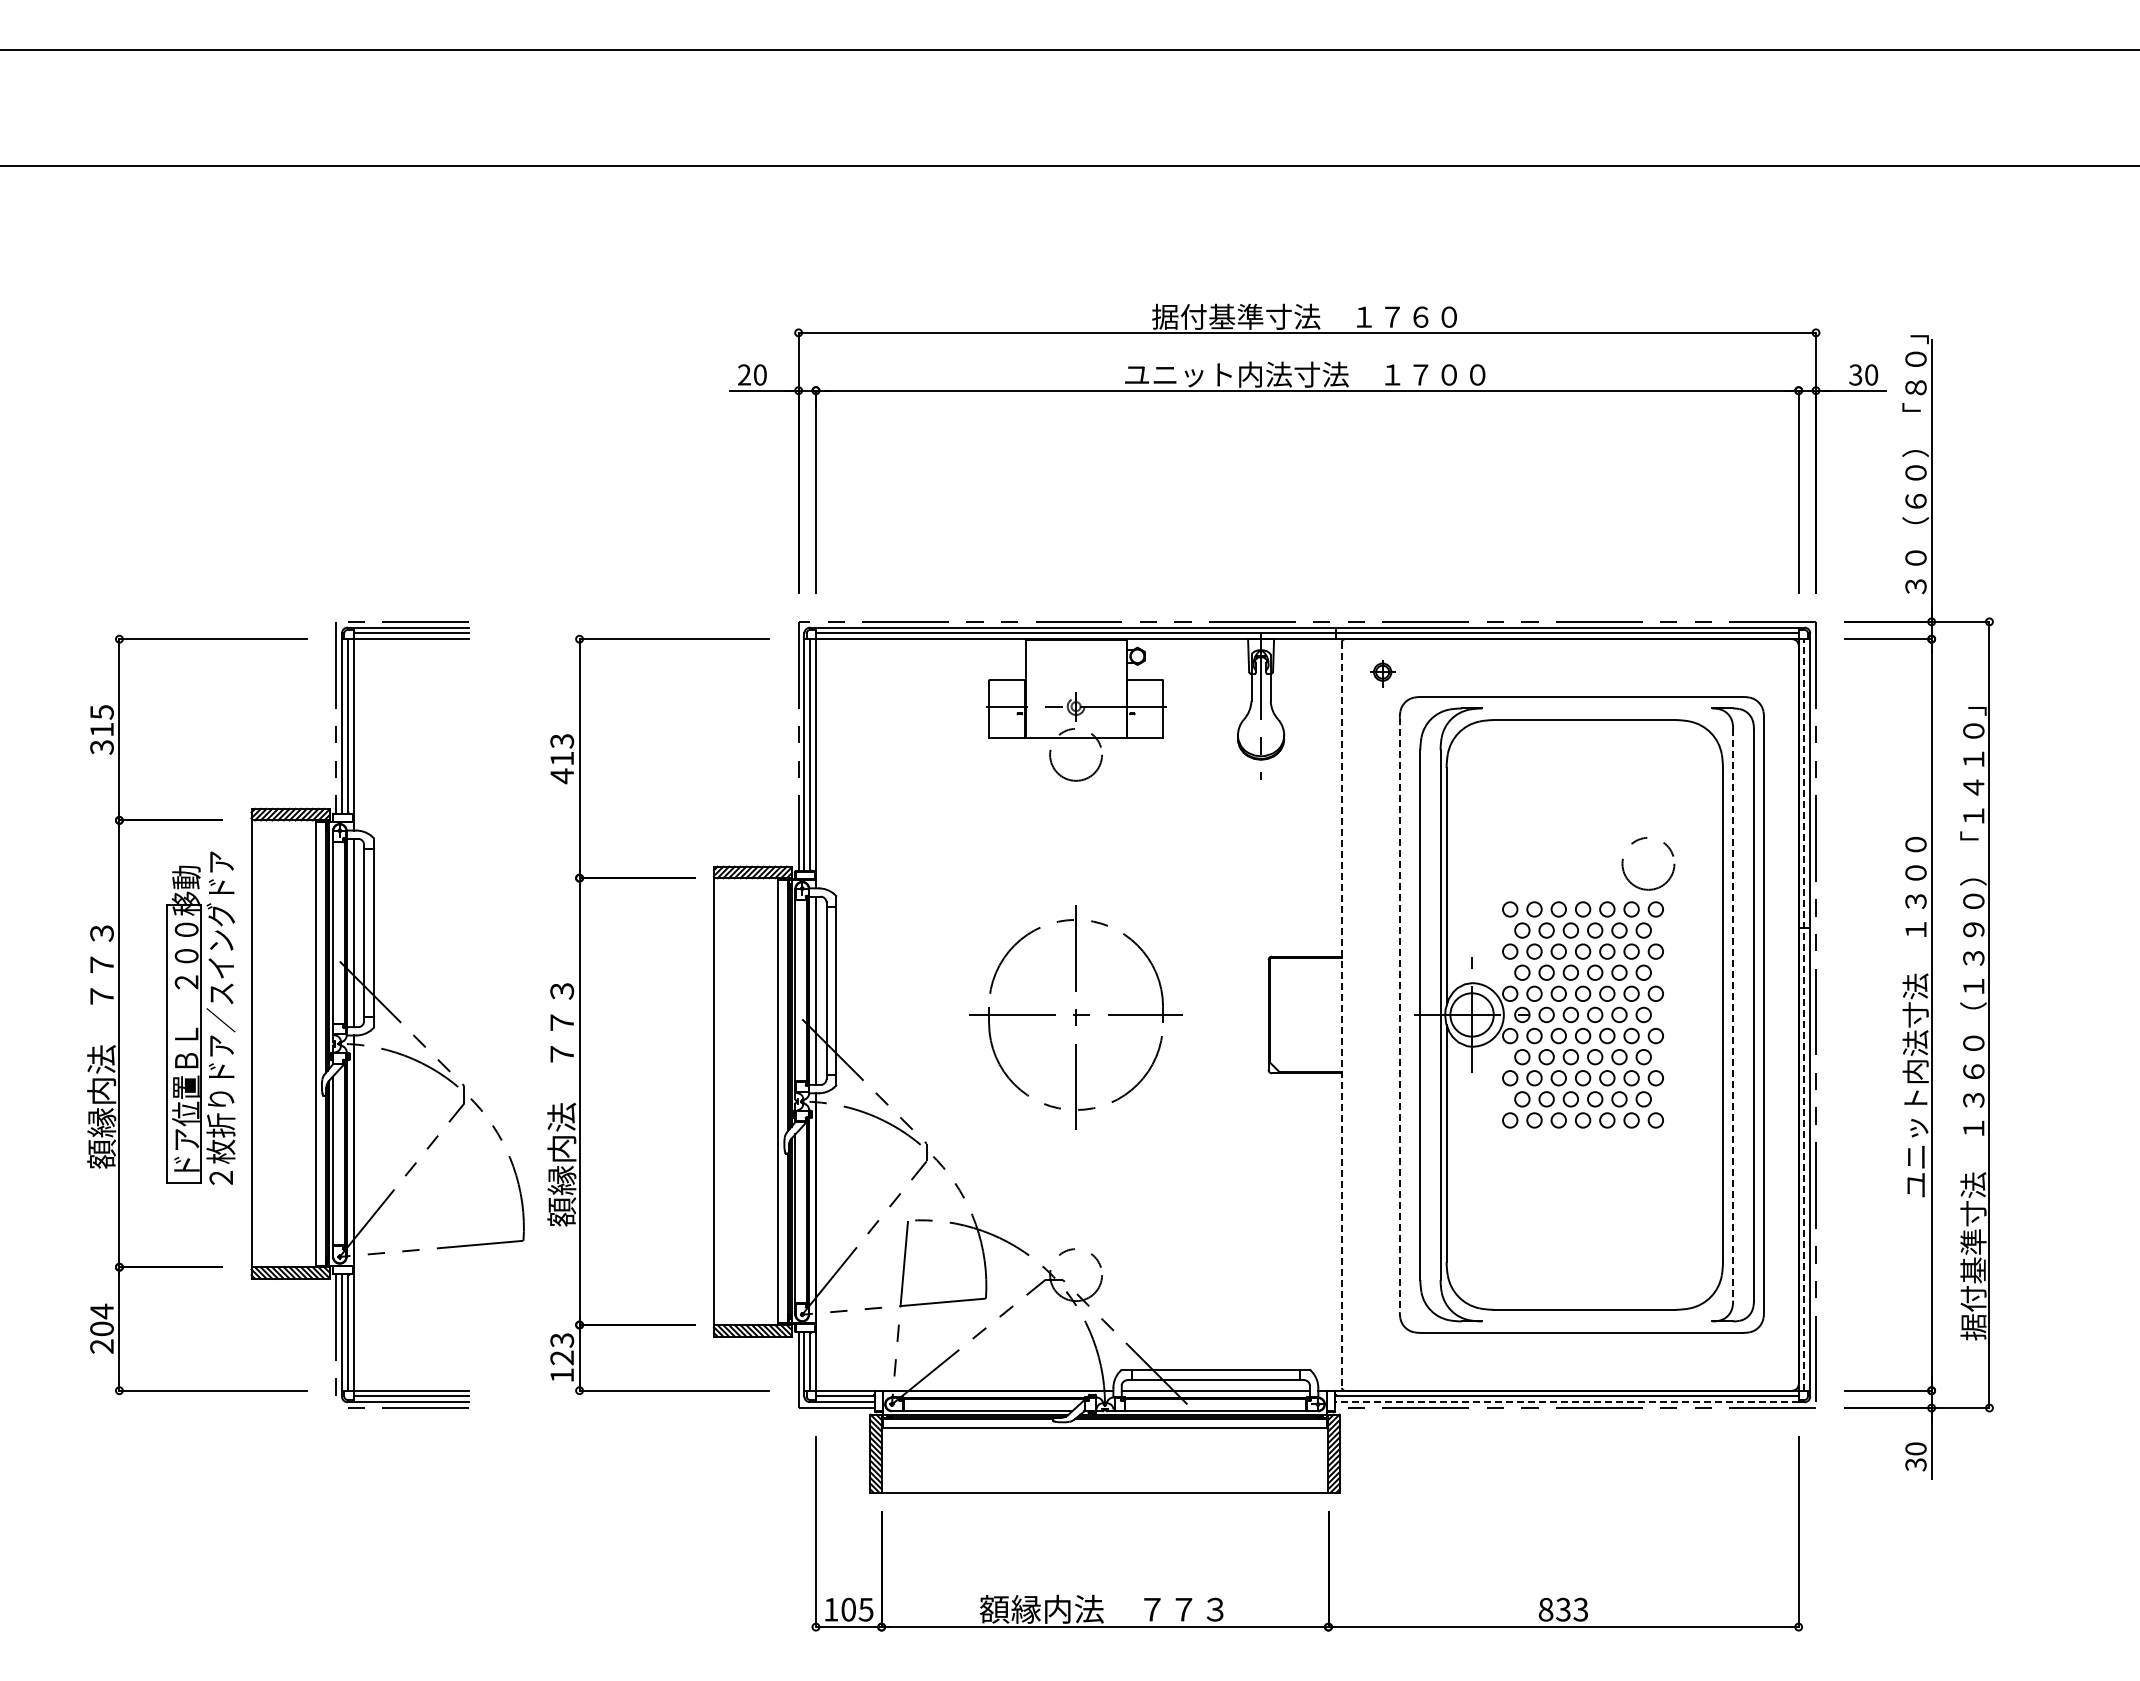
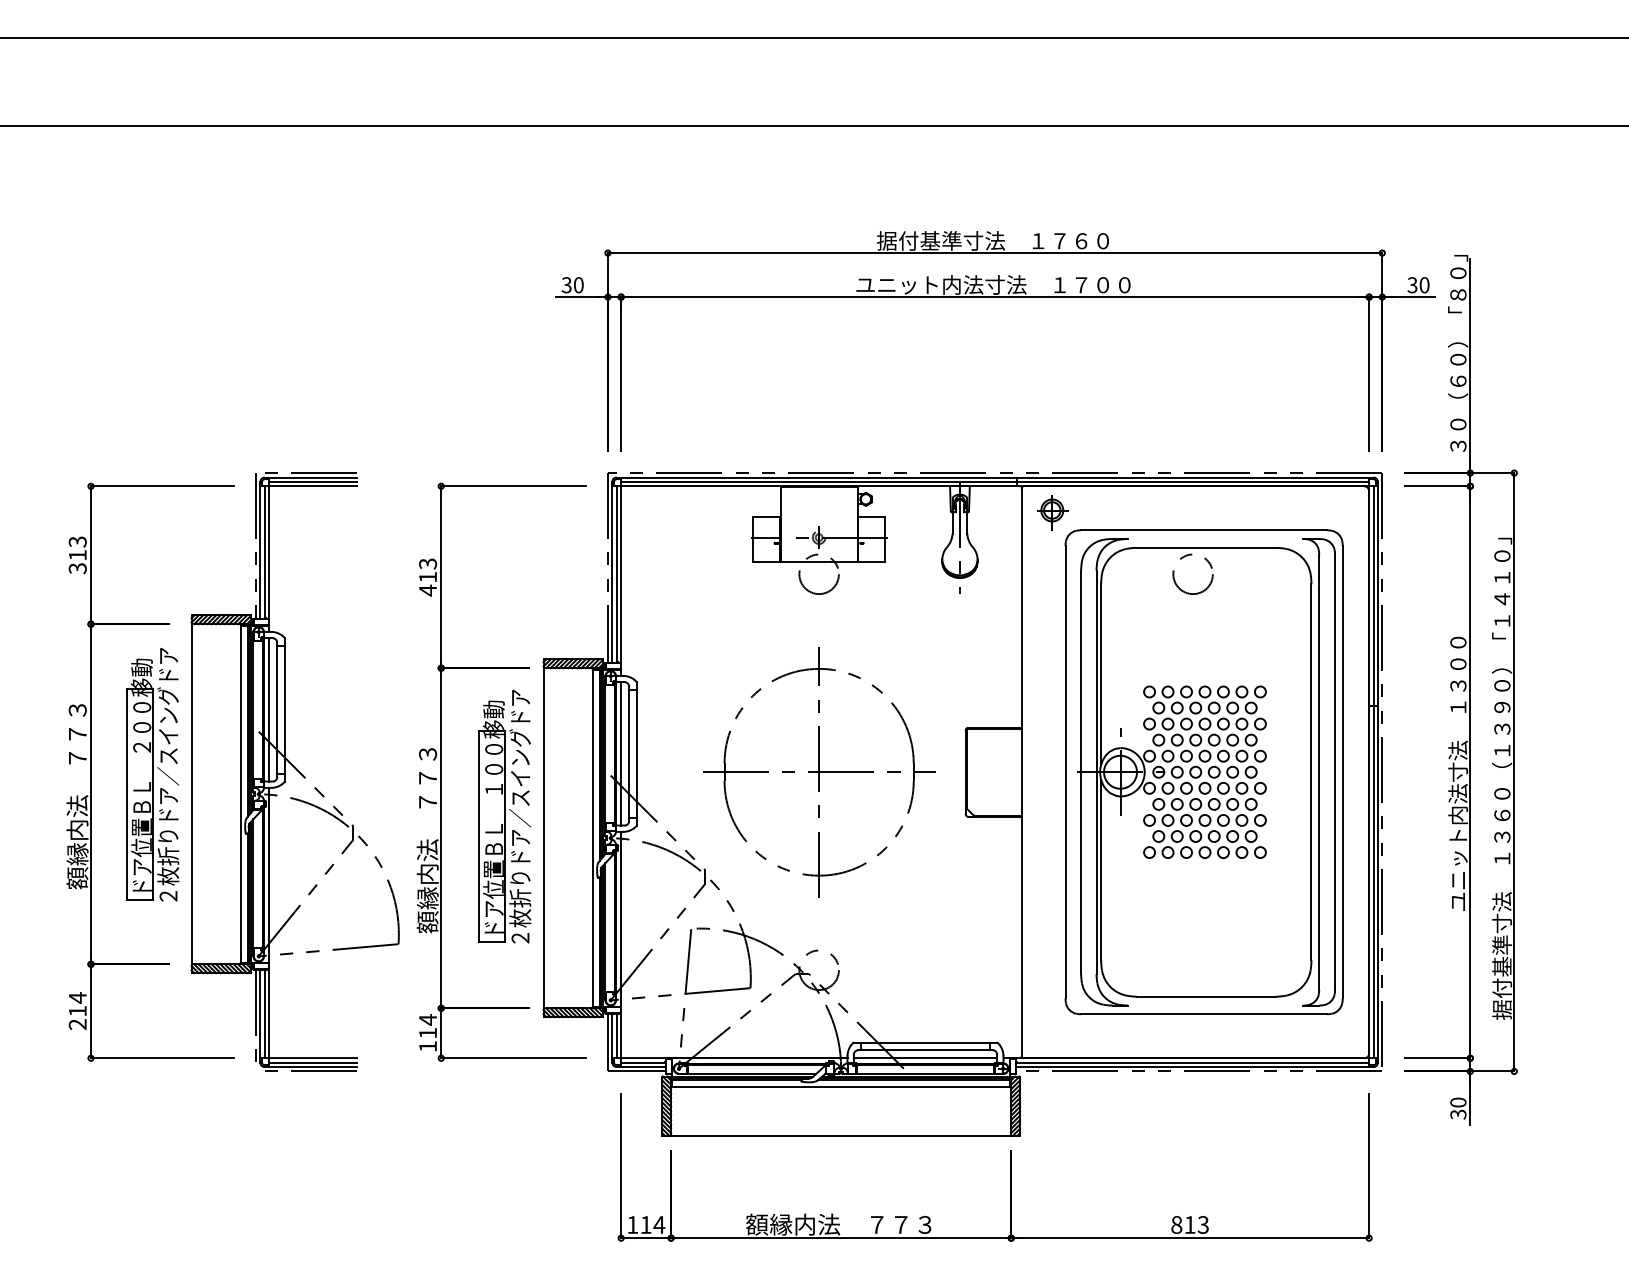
text: (744, 374) -> (566, 284), 20 -> 30
part: (1382, 673) -> (1052, 512), size x1.67
text: (101, 712) -> (77, 542), 315 -> 313
circle: (1648, 863) -> (1193, 574), moved
part: (1075, 1014) -> (818, 771), size x1.43
line: (1342, 1014) -> (1021, 771), dashed -> solid
line: (1733, 1014) -> (1319, 771), dashed -> solid
line: (1804, 1014) -> (1373, 771), dashed -> solid
line: (1399, 1015) -> (1065, 772), dashed -> solid
part: (662, 1072) -> (504, 816), added
text: (101, 1328) -> (77, 1010), 204 -> 214
text: (562, 1348) -> (428, 1026), 123 -> 114
line: (1567, 1402) -> (1193, 1067), dashed -> solid
text: (857, 1609) -> (652, 1224), 105 -> 114
text: (1563, 1609) -> (1190, 1224), 833 -> 813

